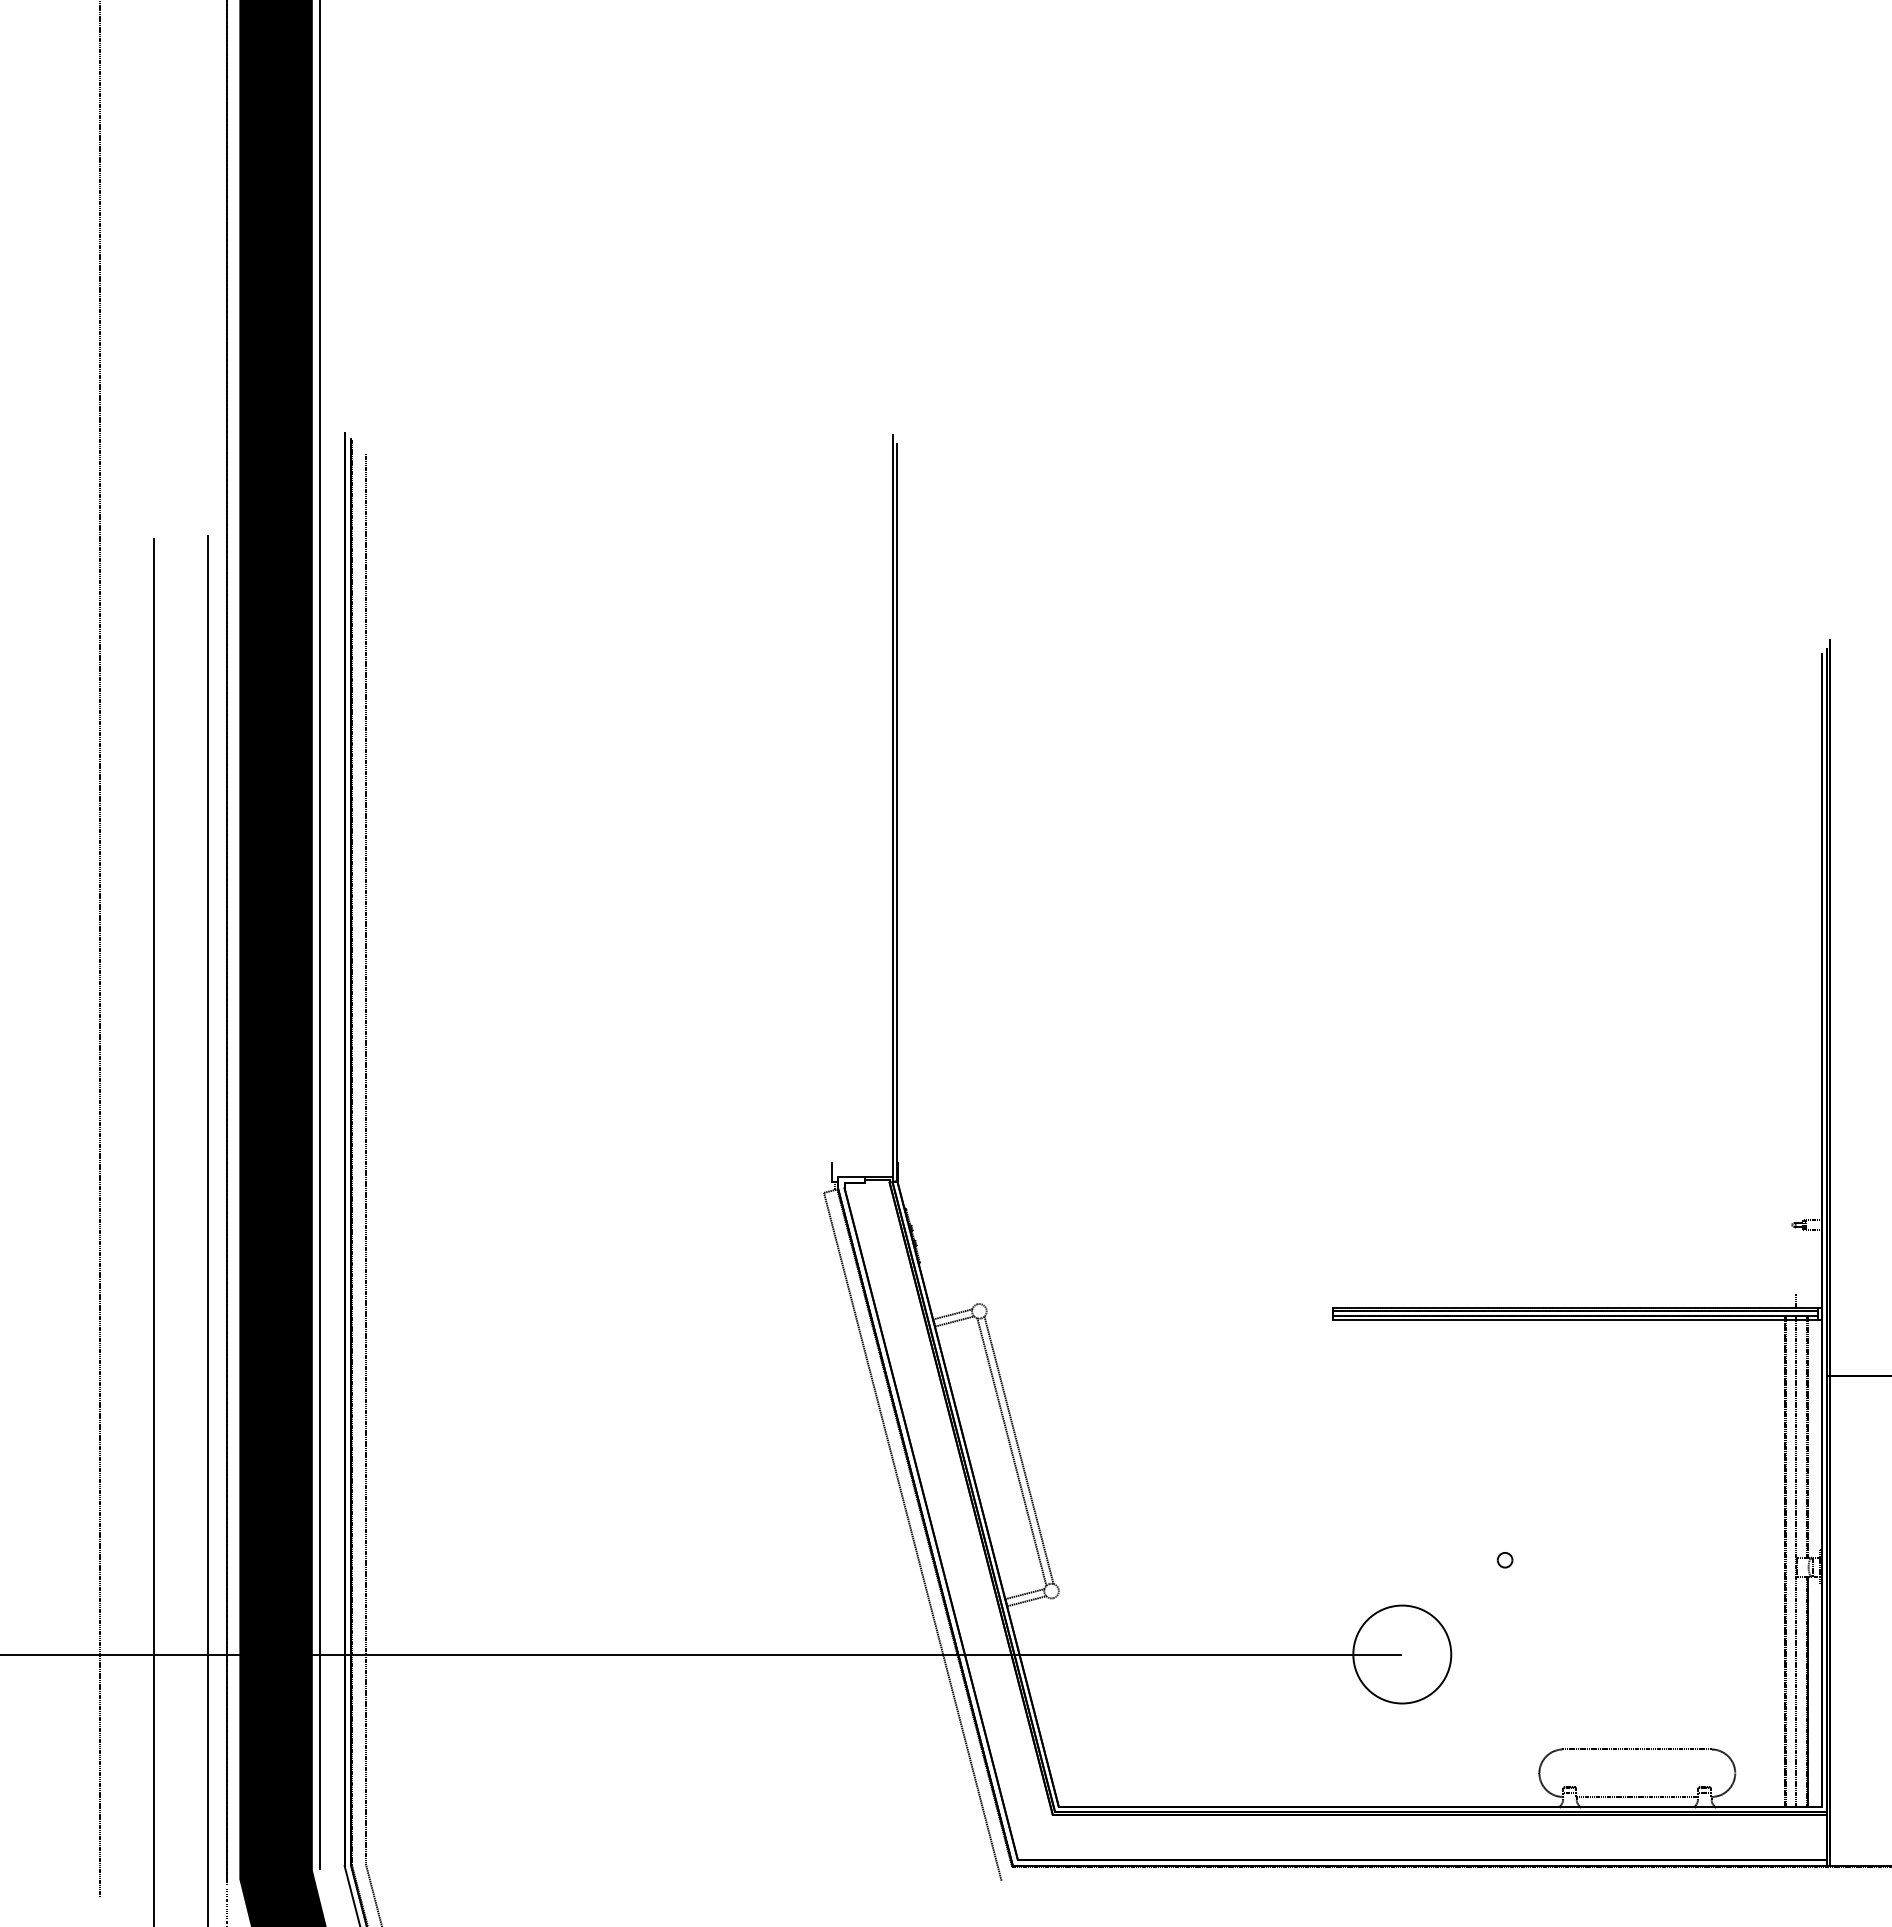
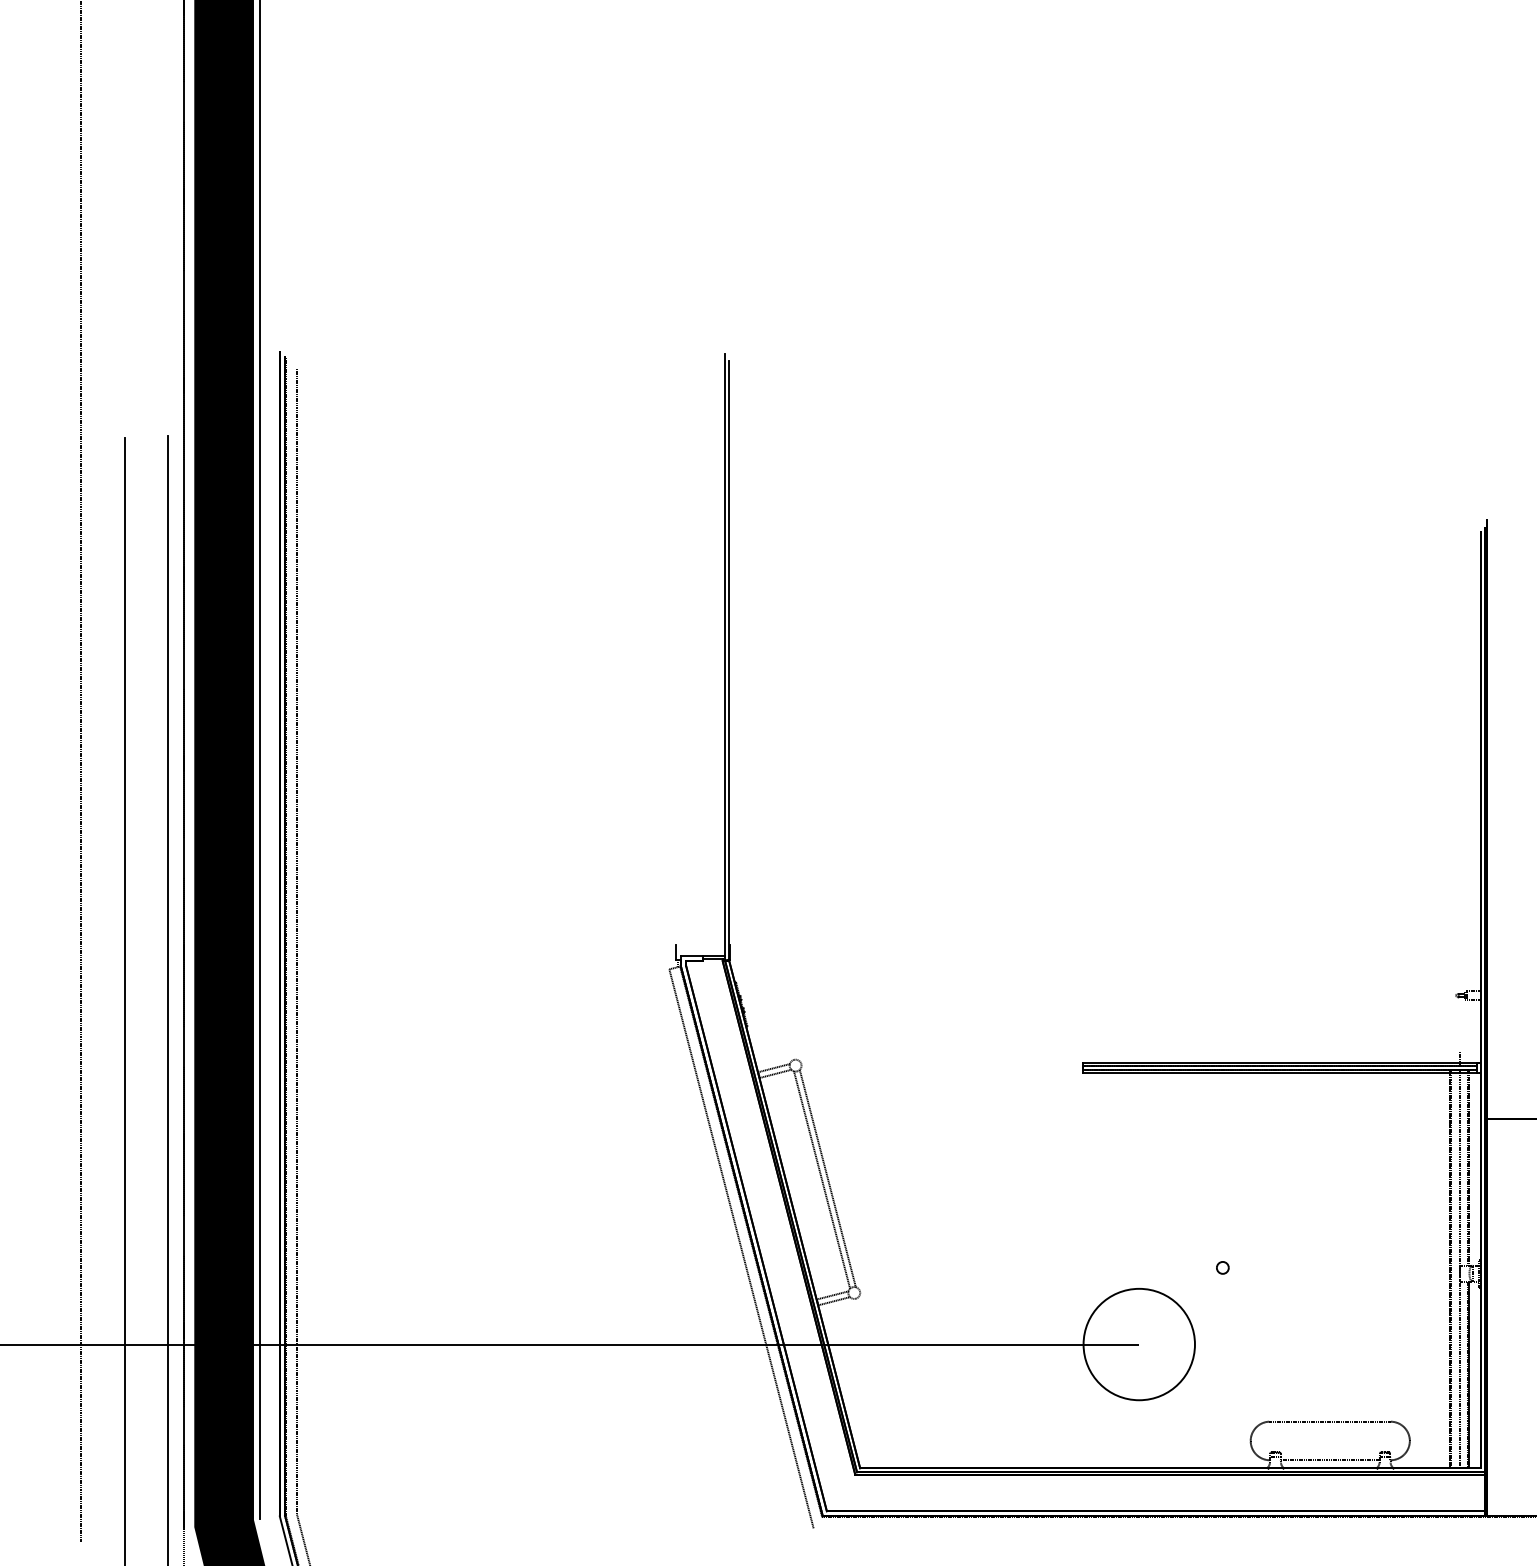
circle: (1402, 1654) -> (1139, 1344), size x1.4

